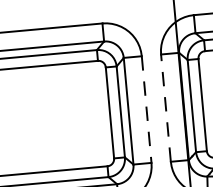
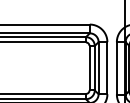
line: (165, 106) -> (116, 67), dashed -> solid
line: (146, 110) -> (107, 68), dashed -> solid

